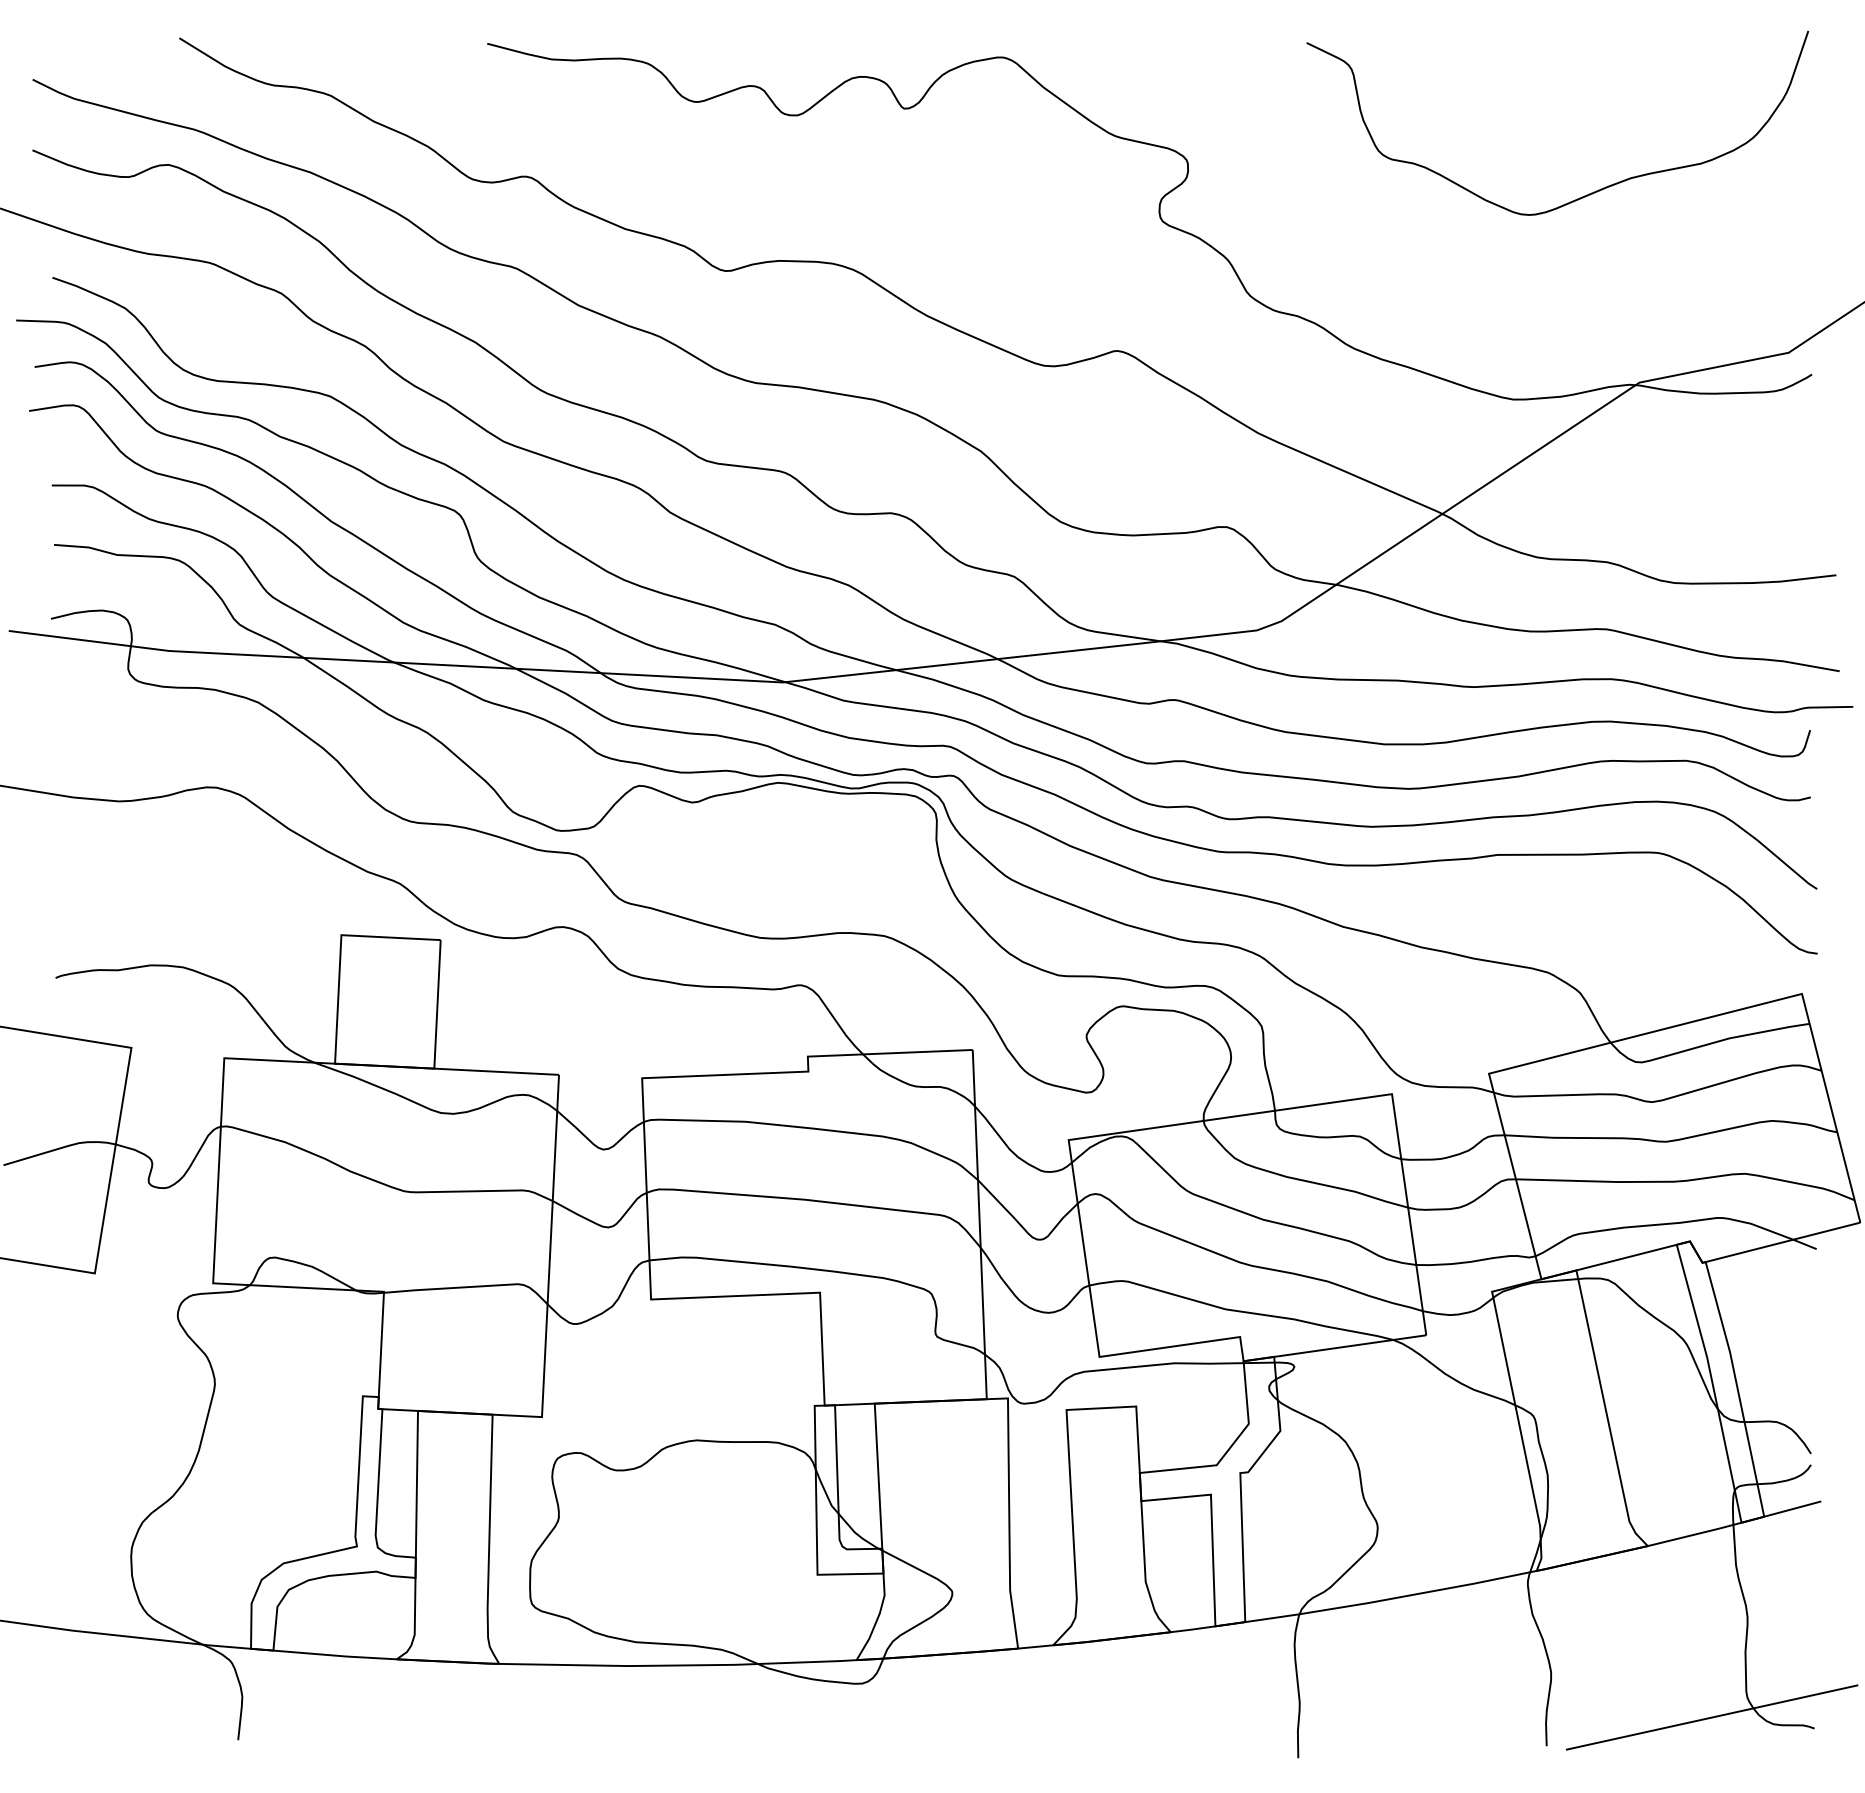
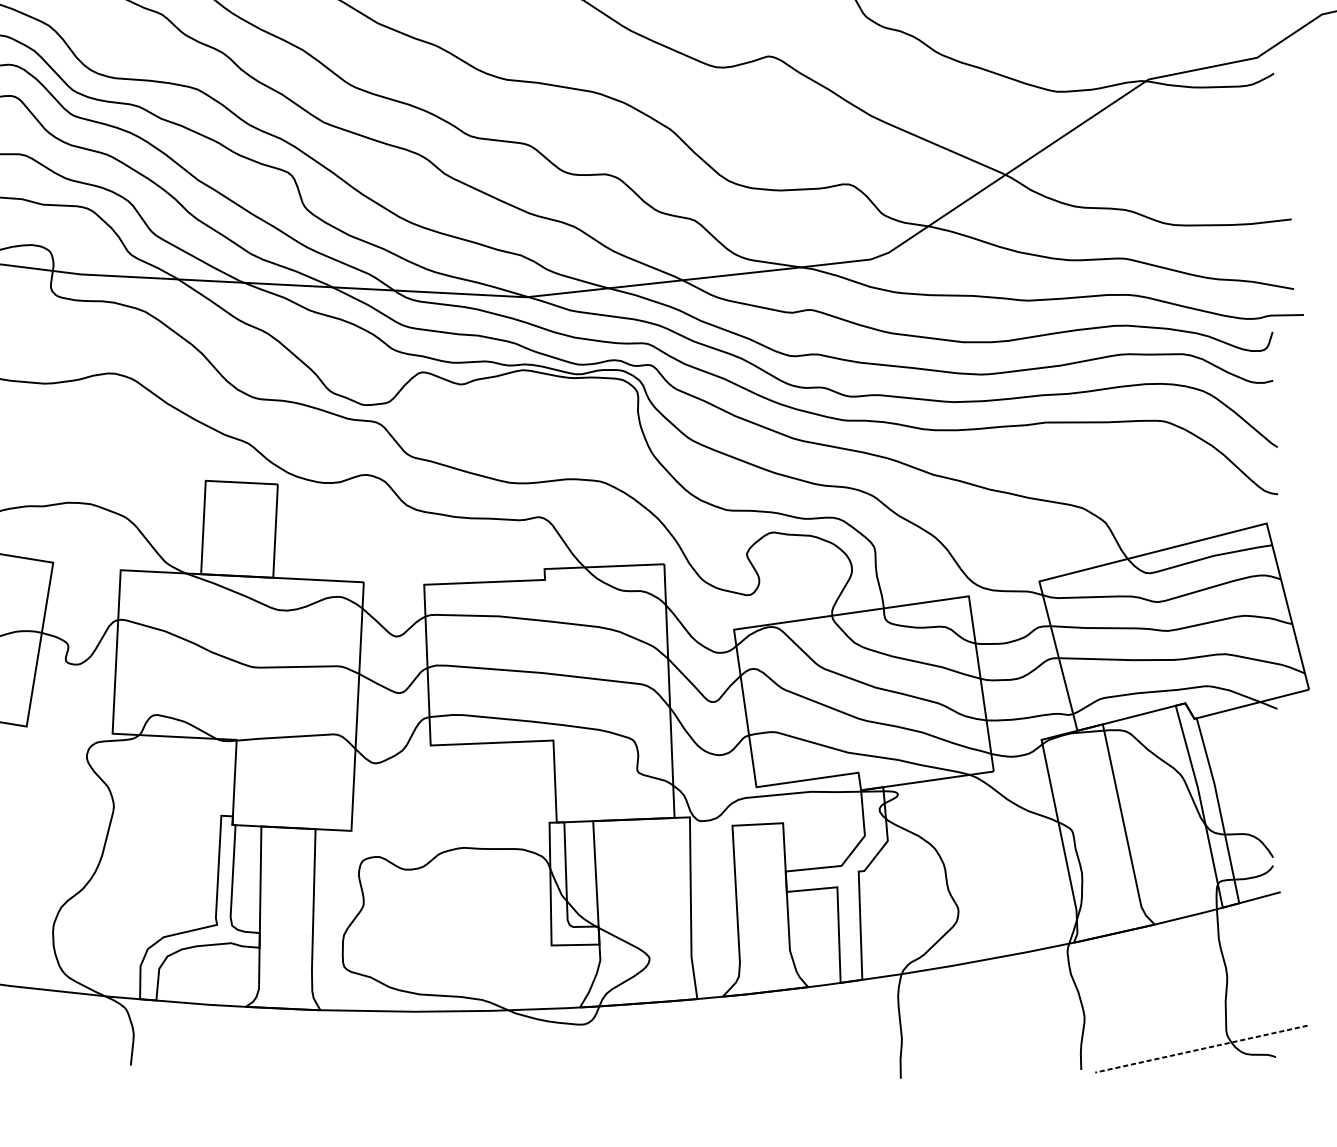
line: (1712, 1717) -> (1201, 1049), solid -> dashed

